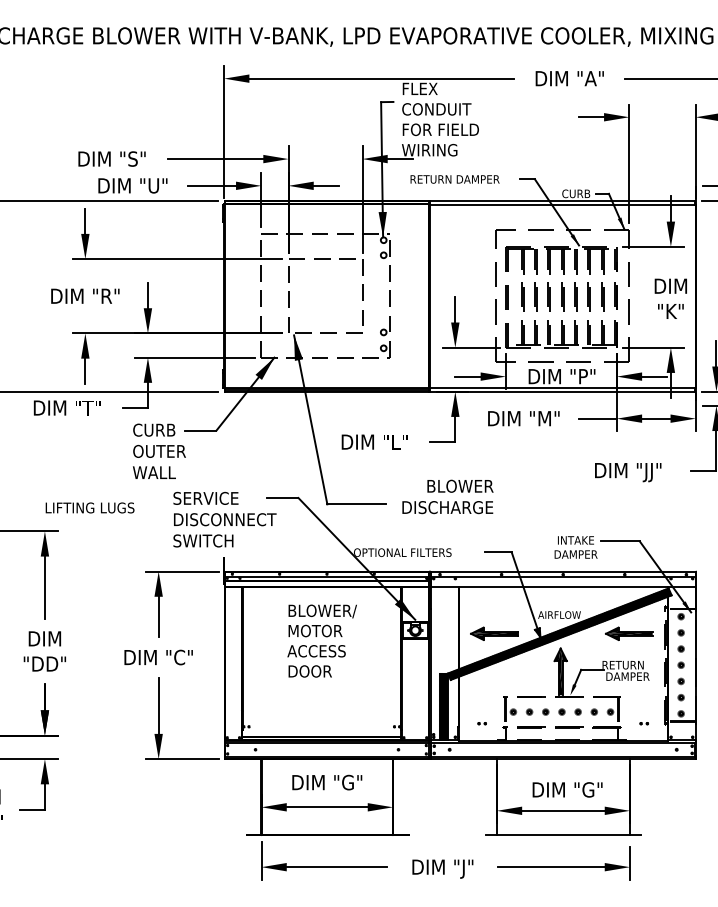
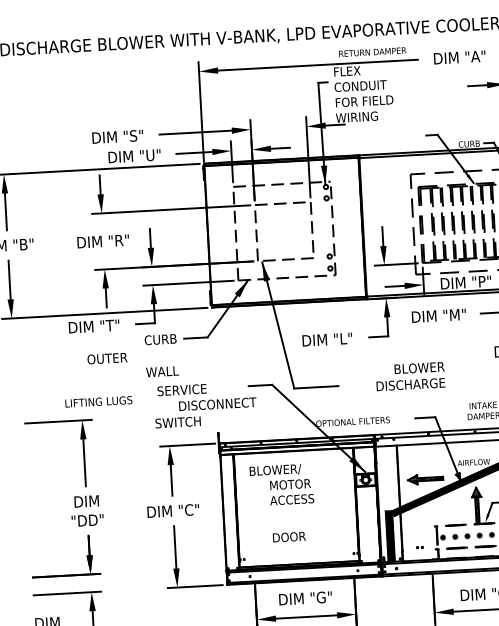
text: (454, 179) -> (372, 52), moved
text: (159, 450) -> (107, 357), moved
text: (447, 496) -> (410, 376), moved
text: (205, 497) -> (181, 389), moved
text: (89, 507) -> (98, 401), moved
text: (203, 540) -> (178, 422), moved
text: (322, 611) -> (275, 470), moved
text: (309, 671) -> (288, 537), moved

